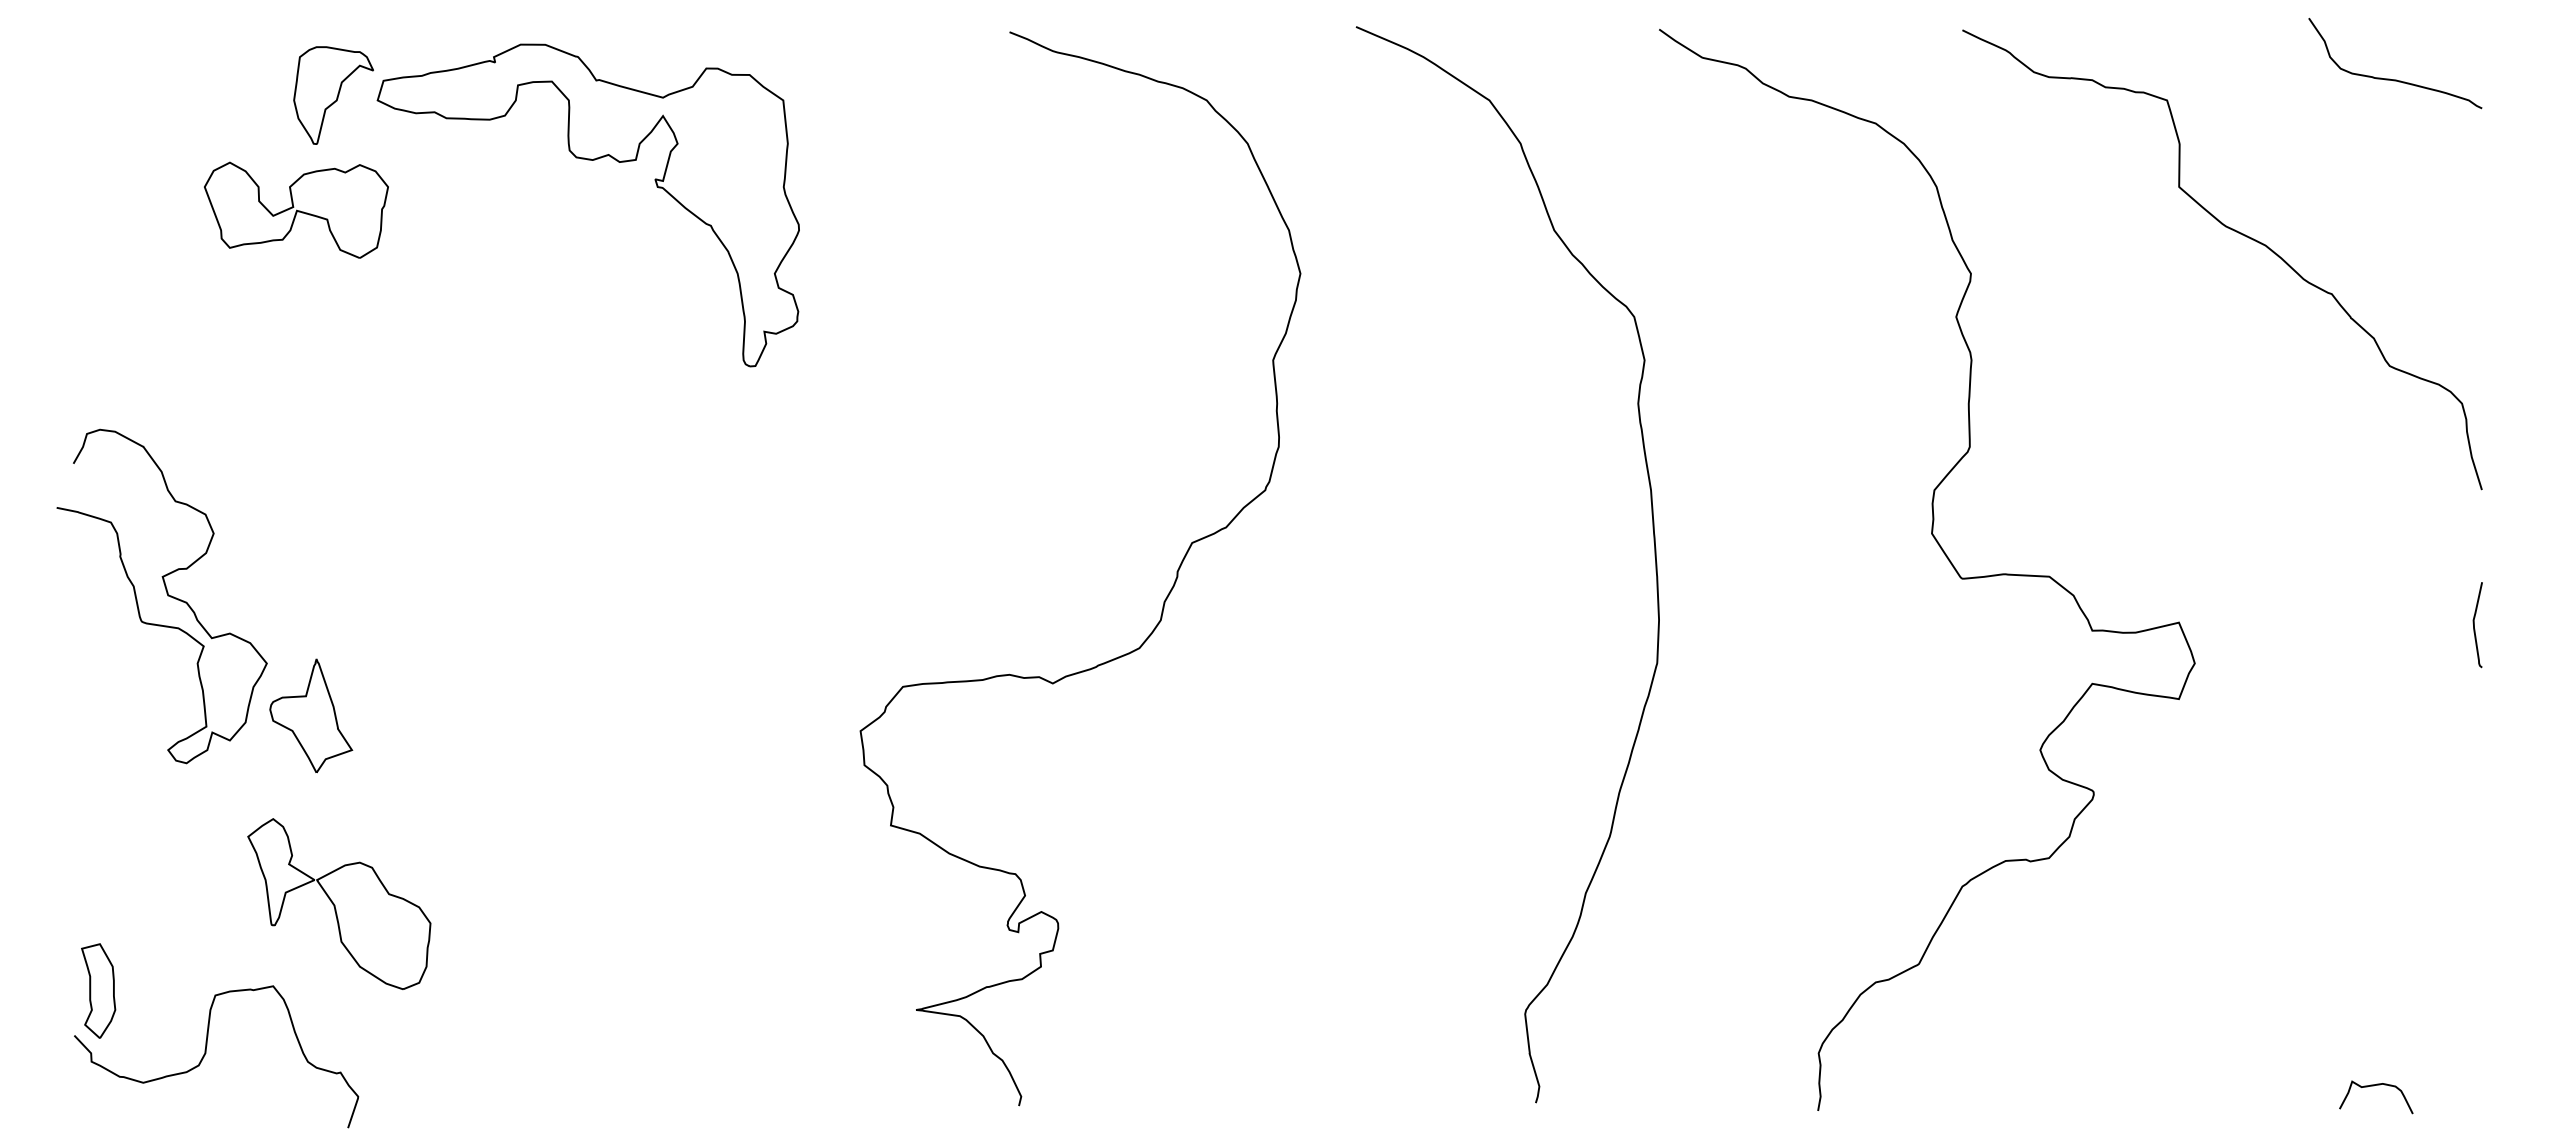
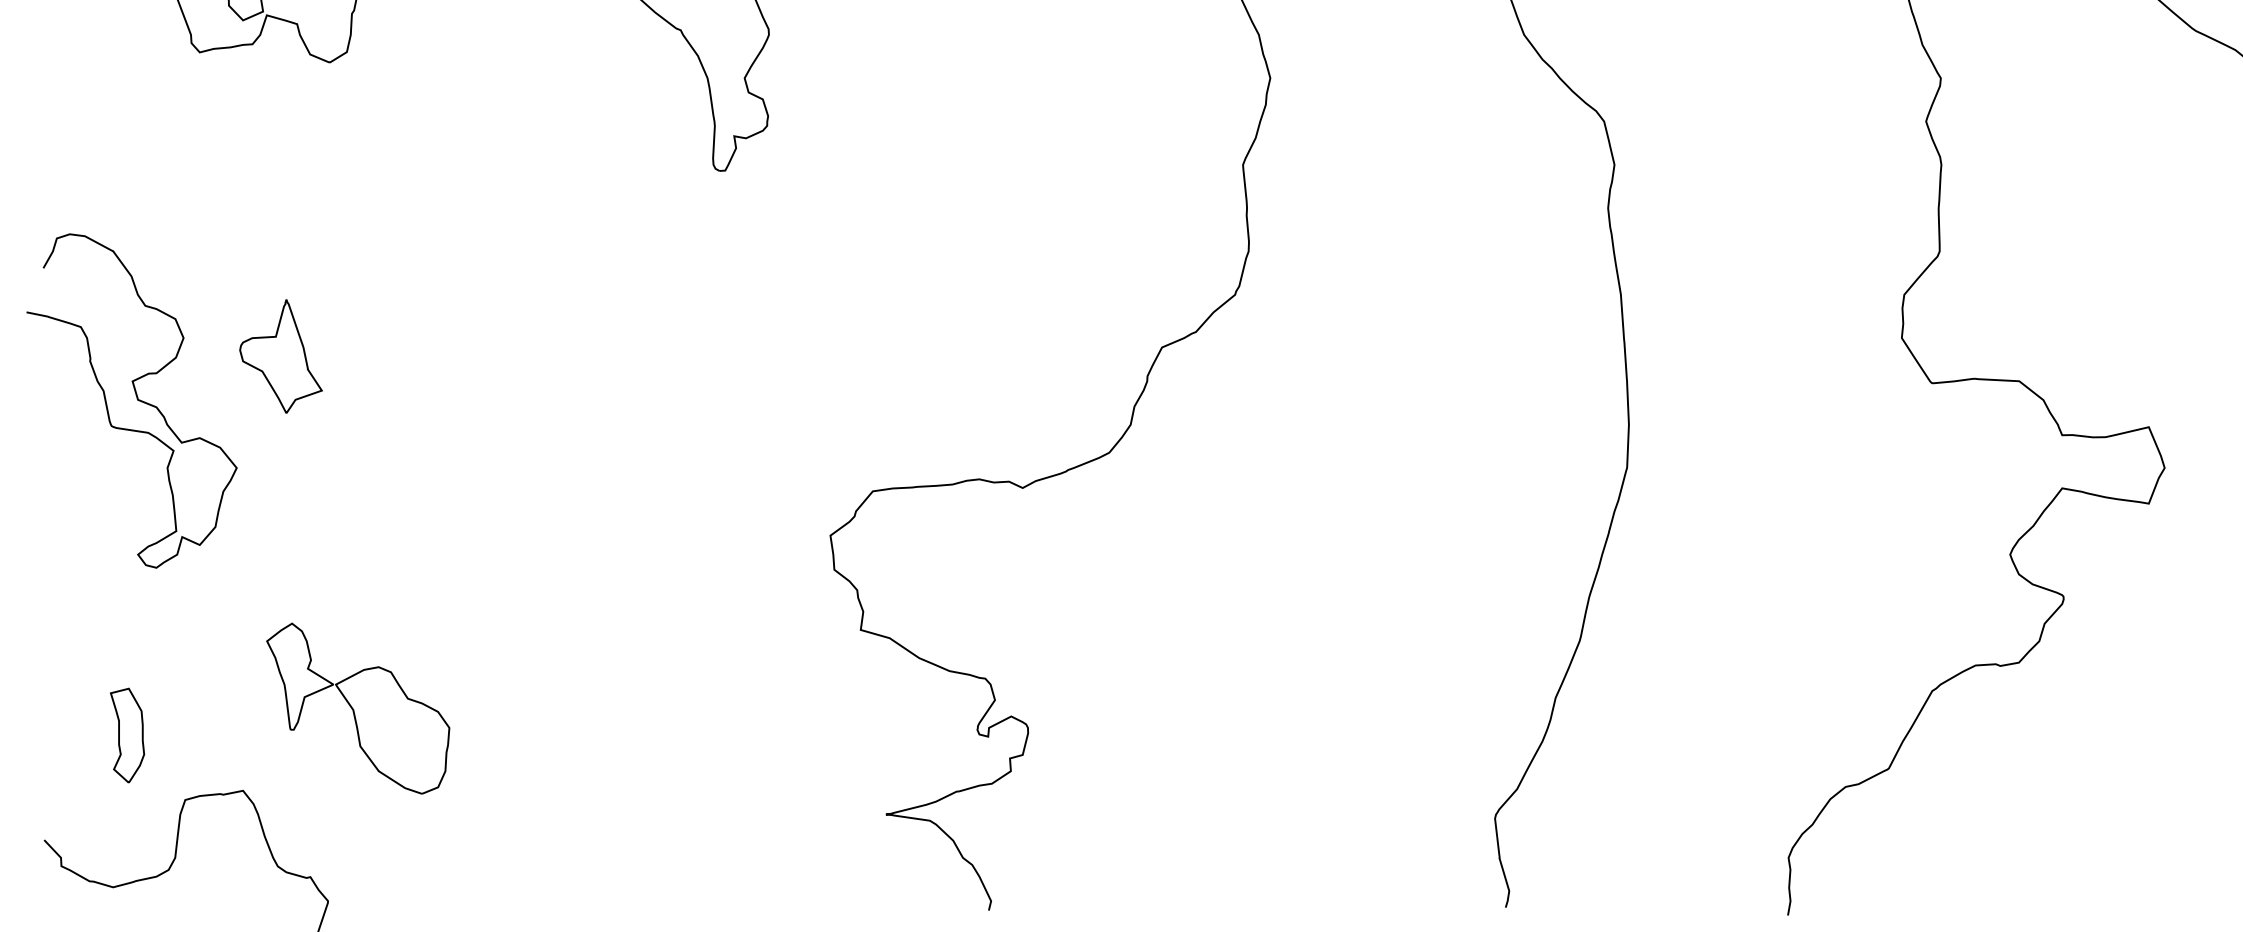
part: (311, 715) -> (281, 356), moved
part: (339, 903) -> (358, 708), moved
part: (98, 990) -> (127, 735), moved

